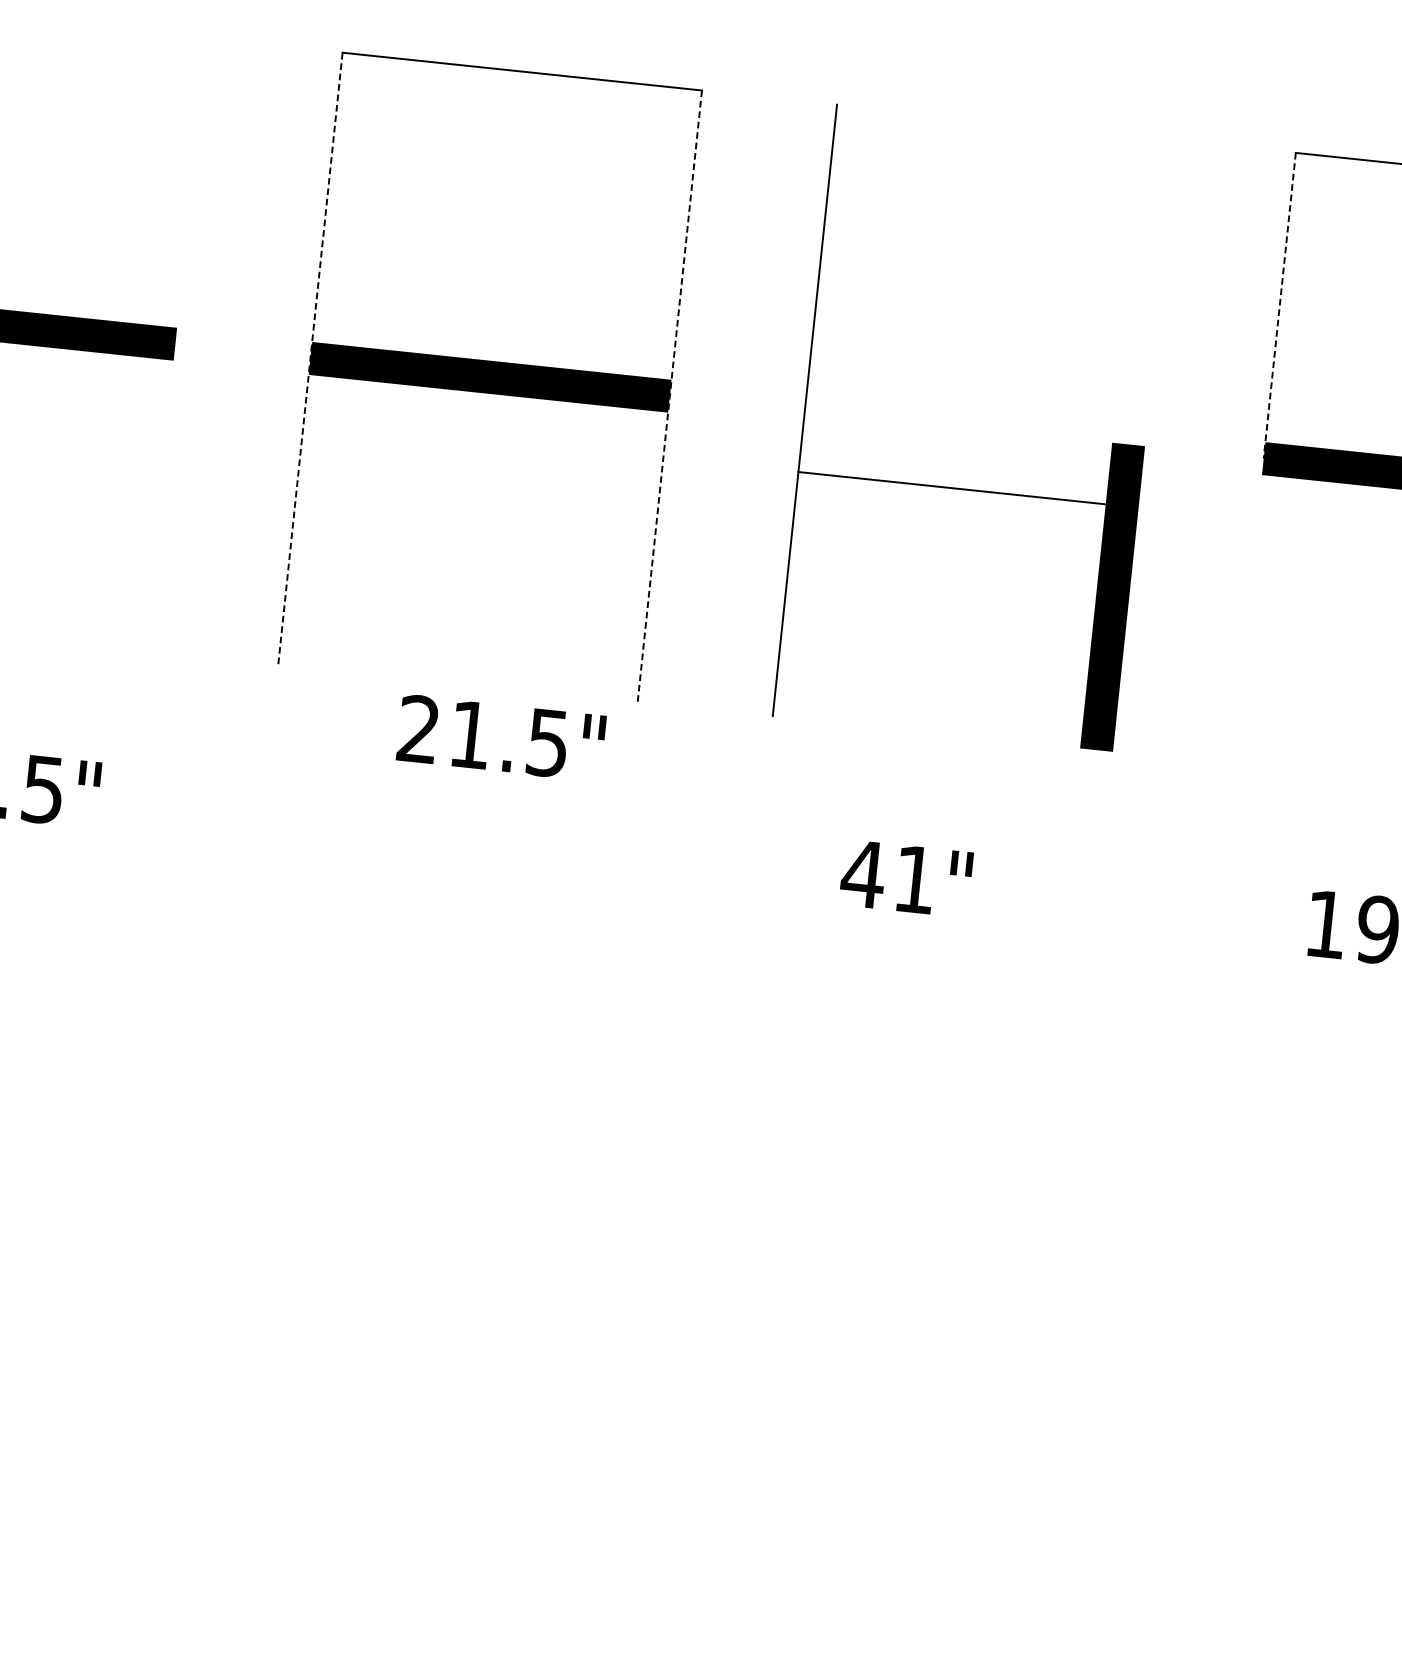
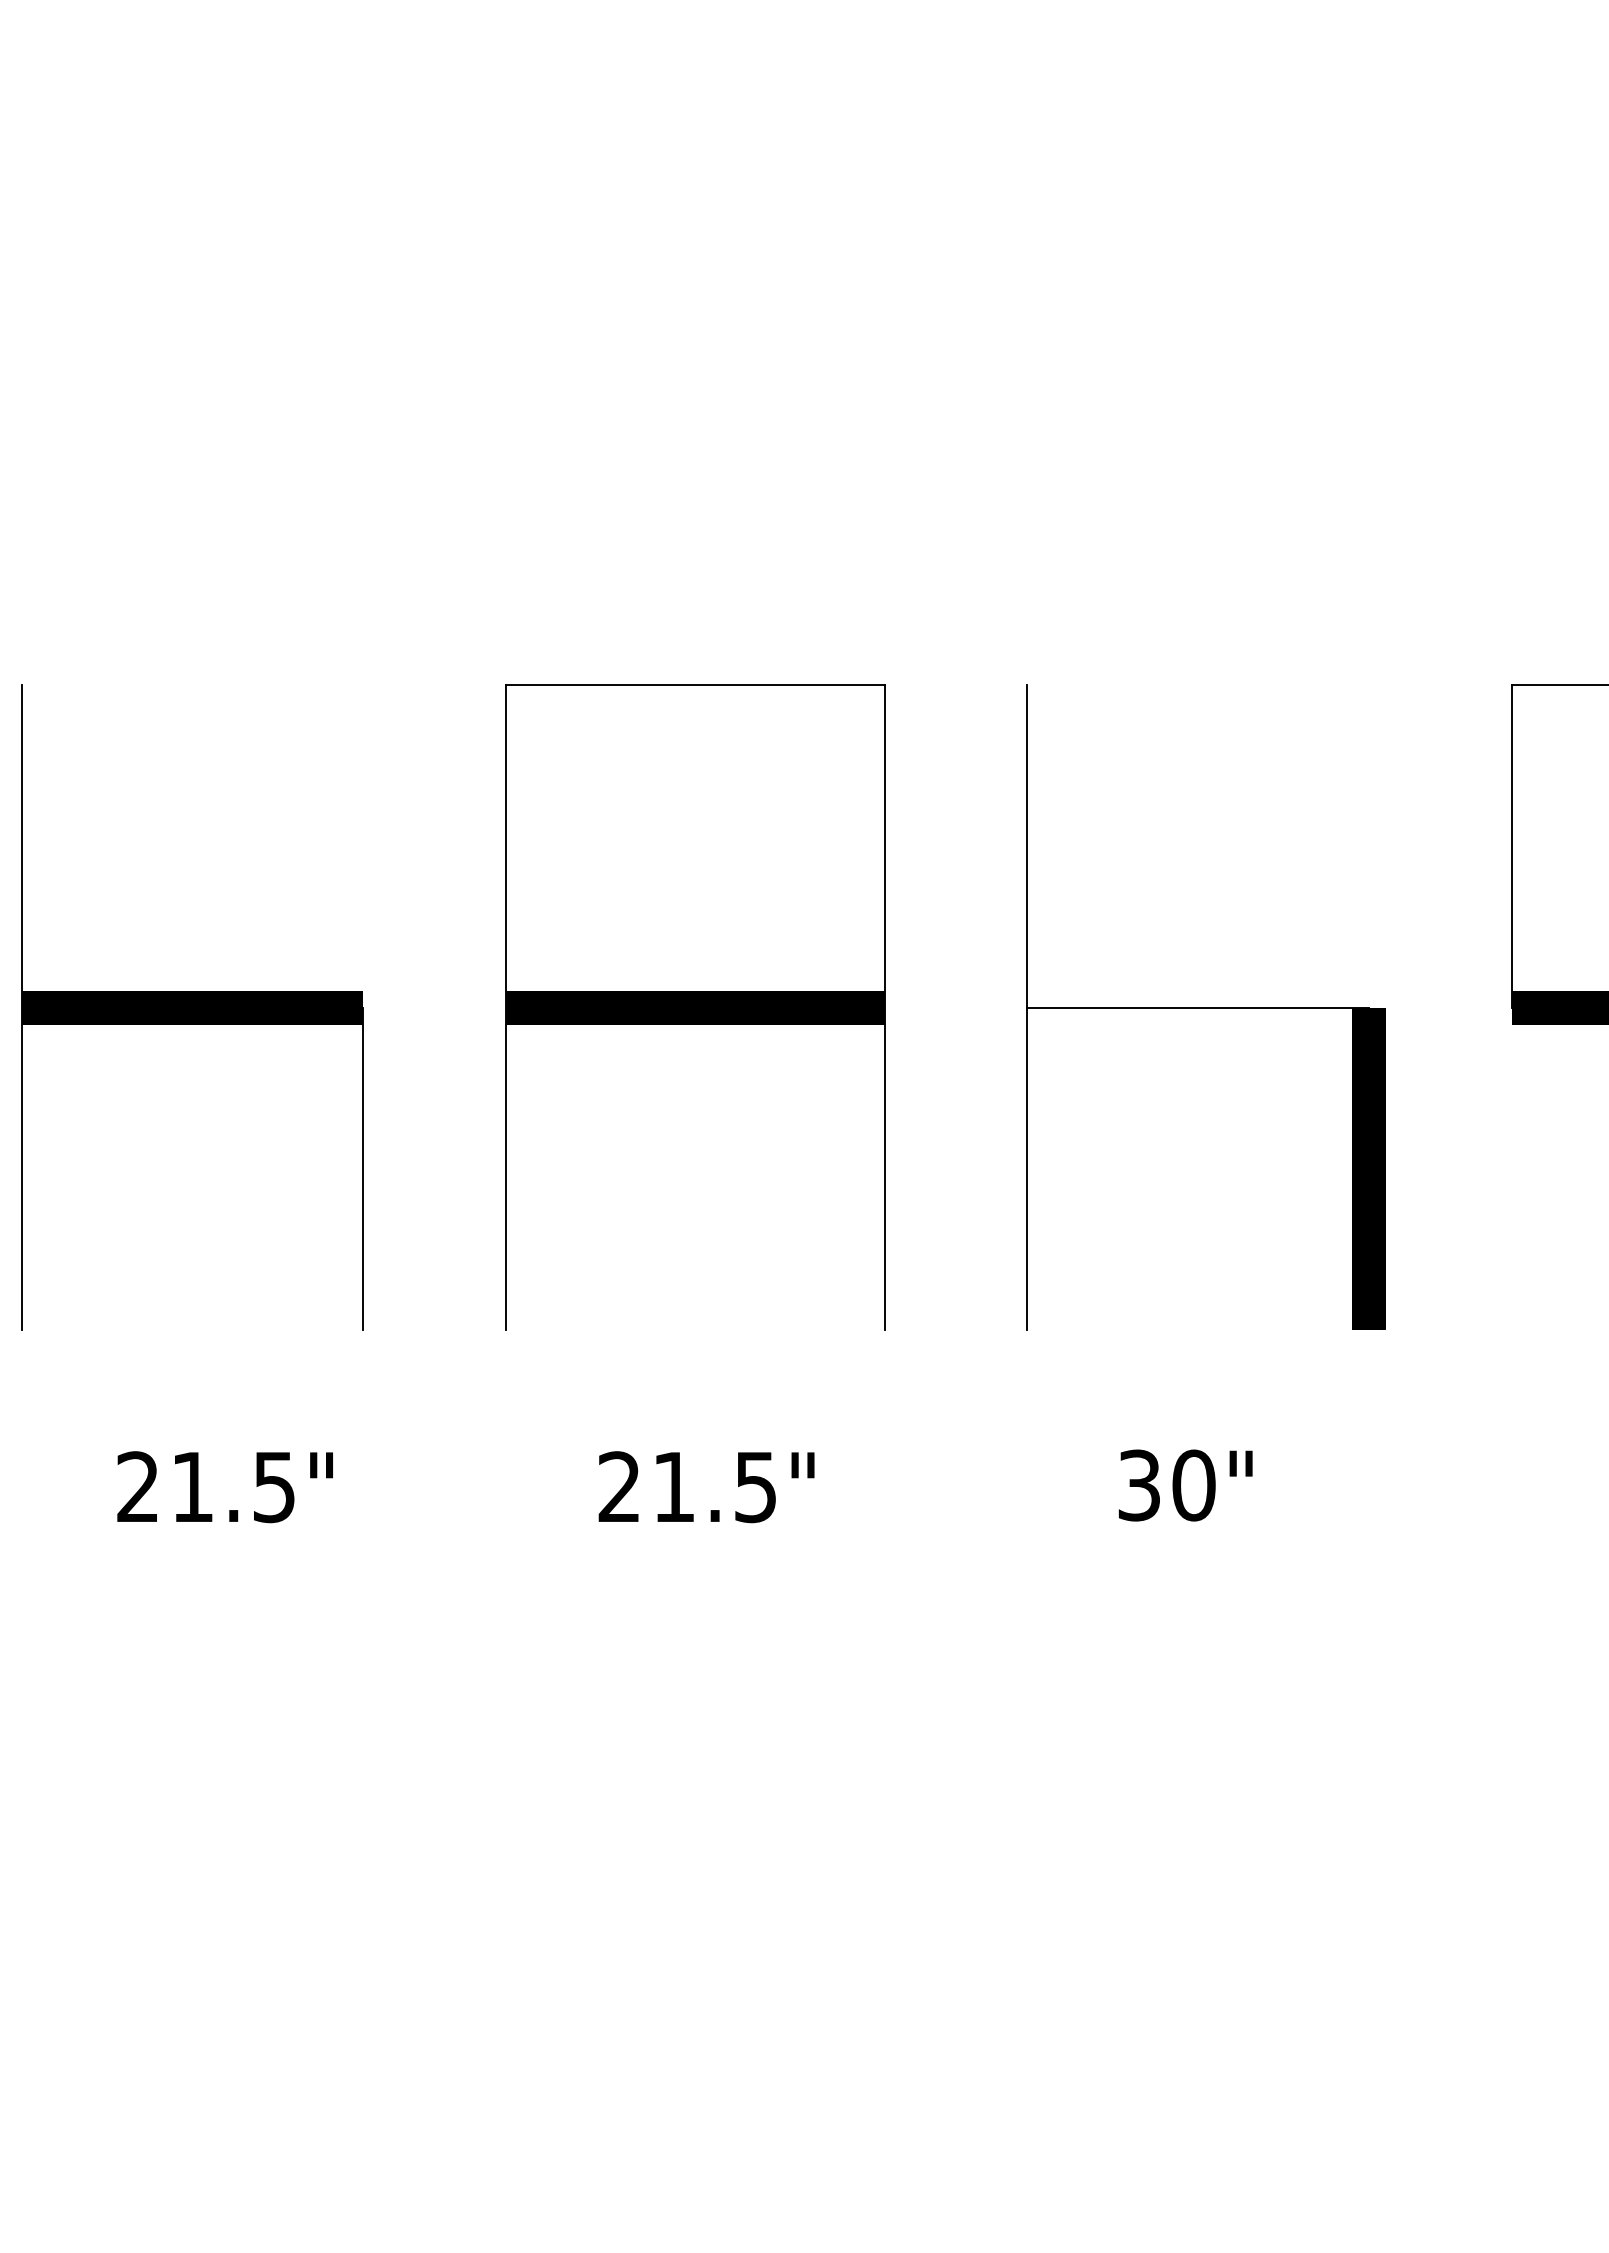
line: (1279, 306) -> (1511, 847), dashed -> solid
line: (310, 358) -> (505, 1007), dashed -> solid
line: (669, 395) -> (884, 1007), dashed -> solid
line: (960, 488) -> (1198, 1007), moved
line: (159, 496) -> (363, 1168), added
text: (501, 738) -> (706, 1487), moved
text: (888, 876) -> (1165, 1485), 41" -> 30"

